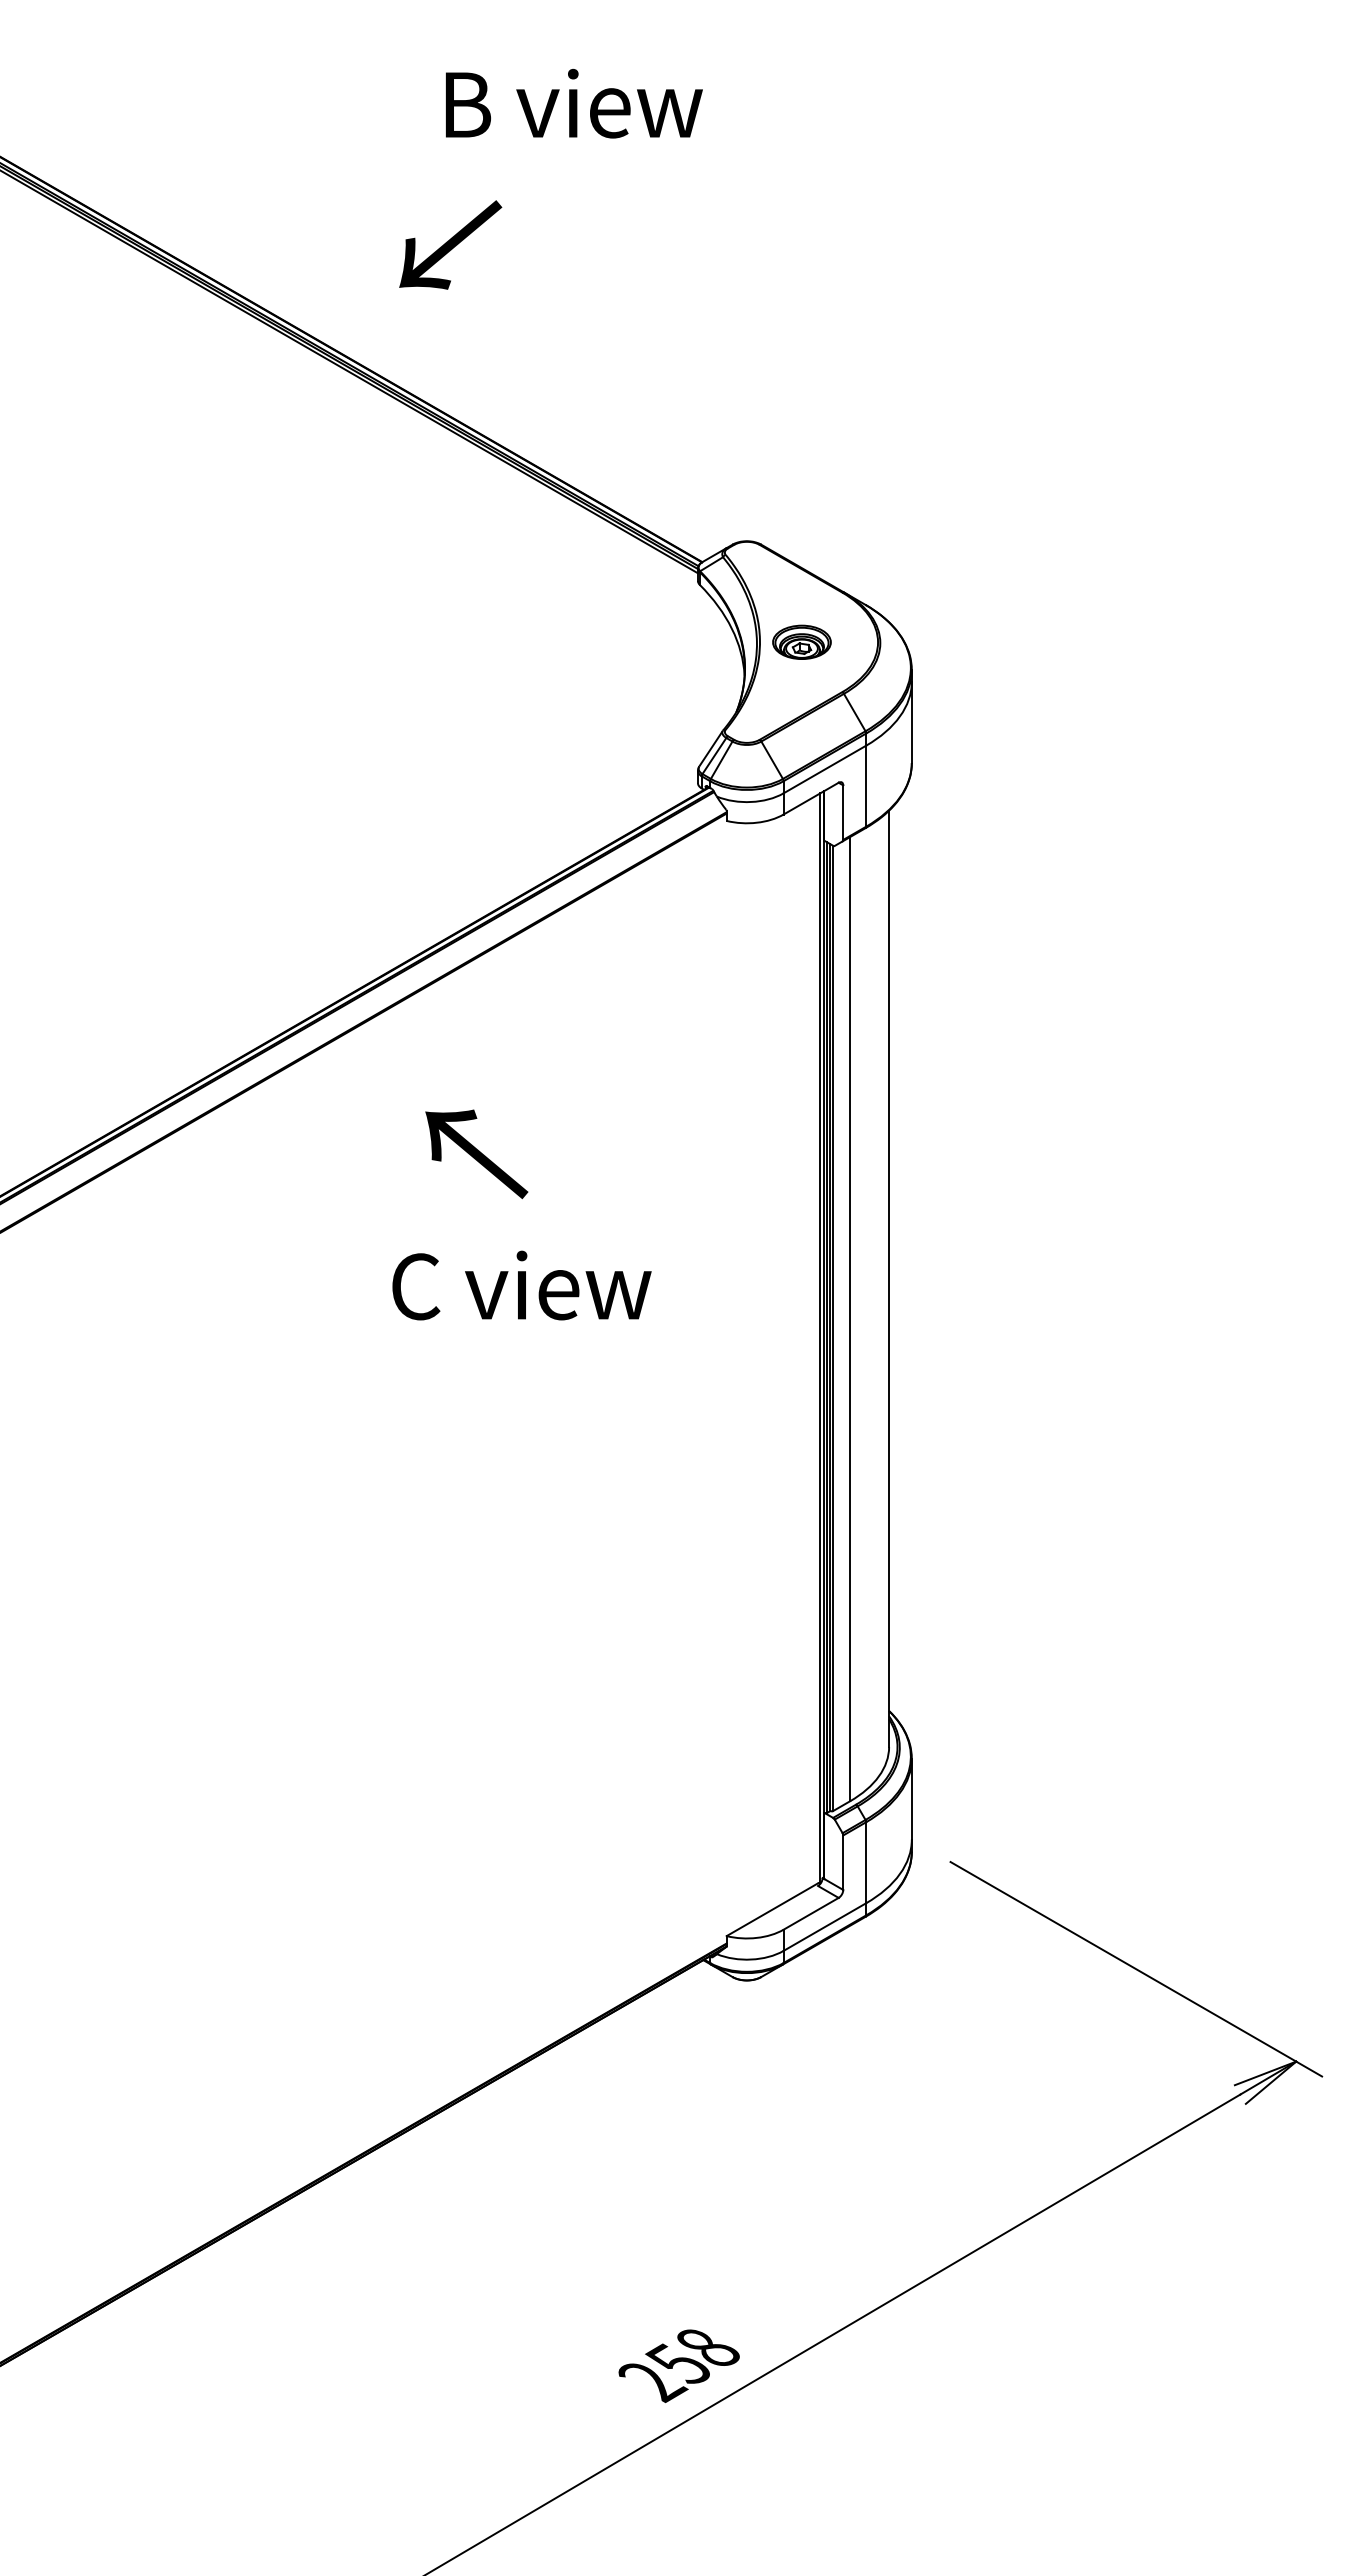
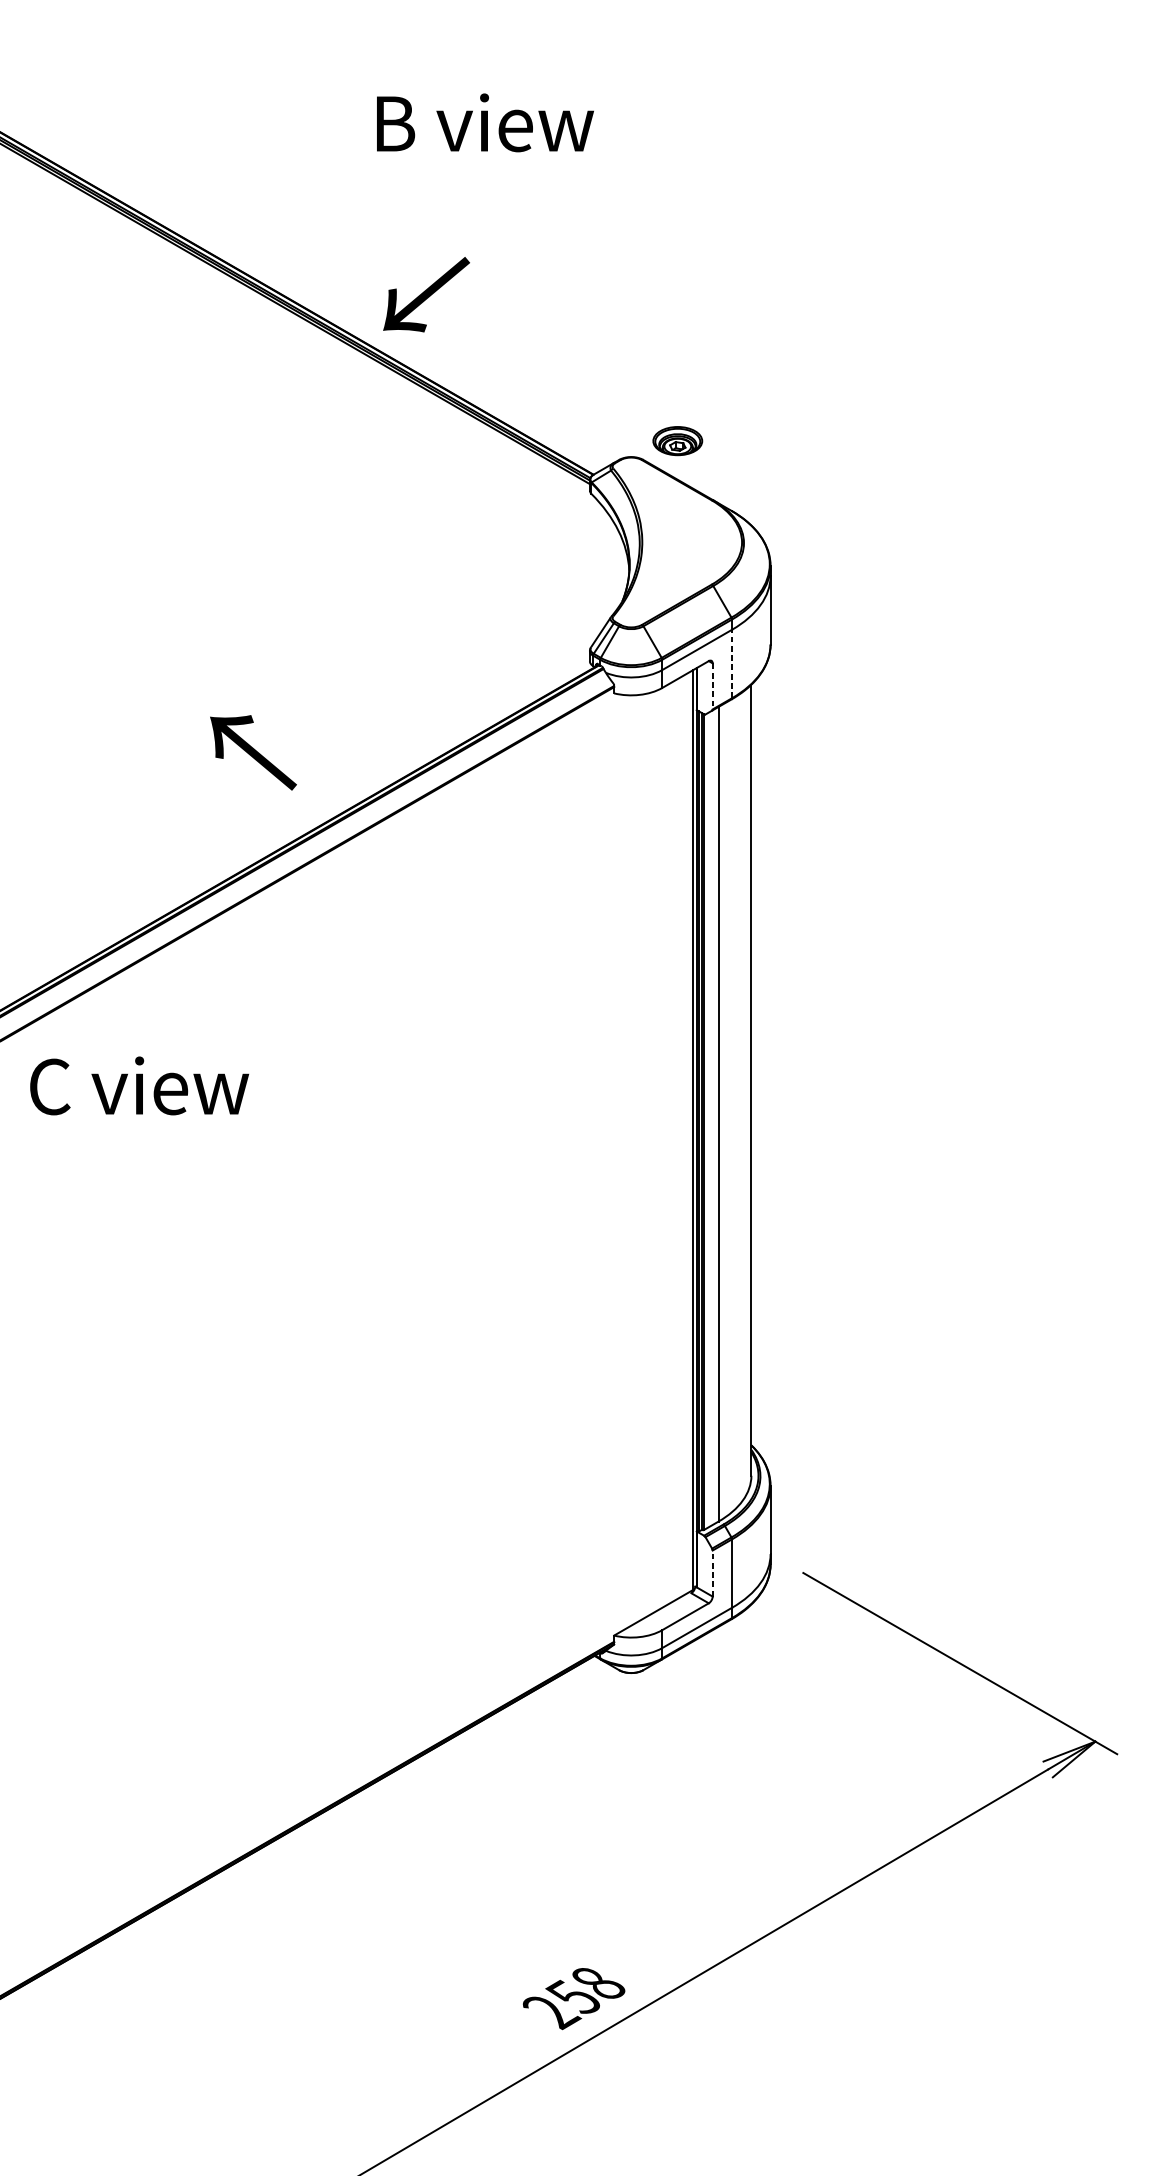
text: (574, 103) -> (485, 122), moved
text: (450, 244) -> (426, 294), moved
part: (801, 641) -> (677, 440), moved
line: (866, 786) -> (732, 664), solid -> dashed
line: (843, 813) -> (712, 687), solid -> dashed
text: (476, 1154) -> (253, 752), moved
text: (521, 1285) -> (139, 1085), moved
line: (843, 1862) -> (712, 1573), solid -> dashed

